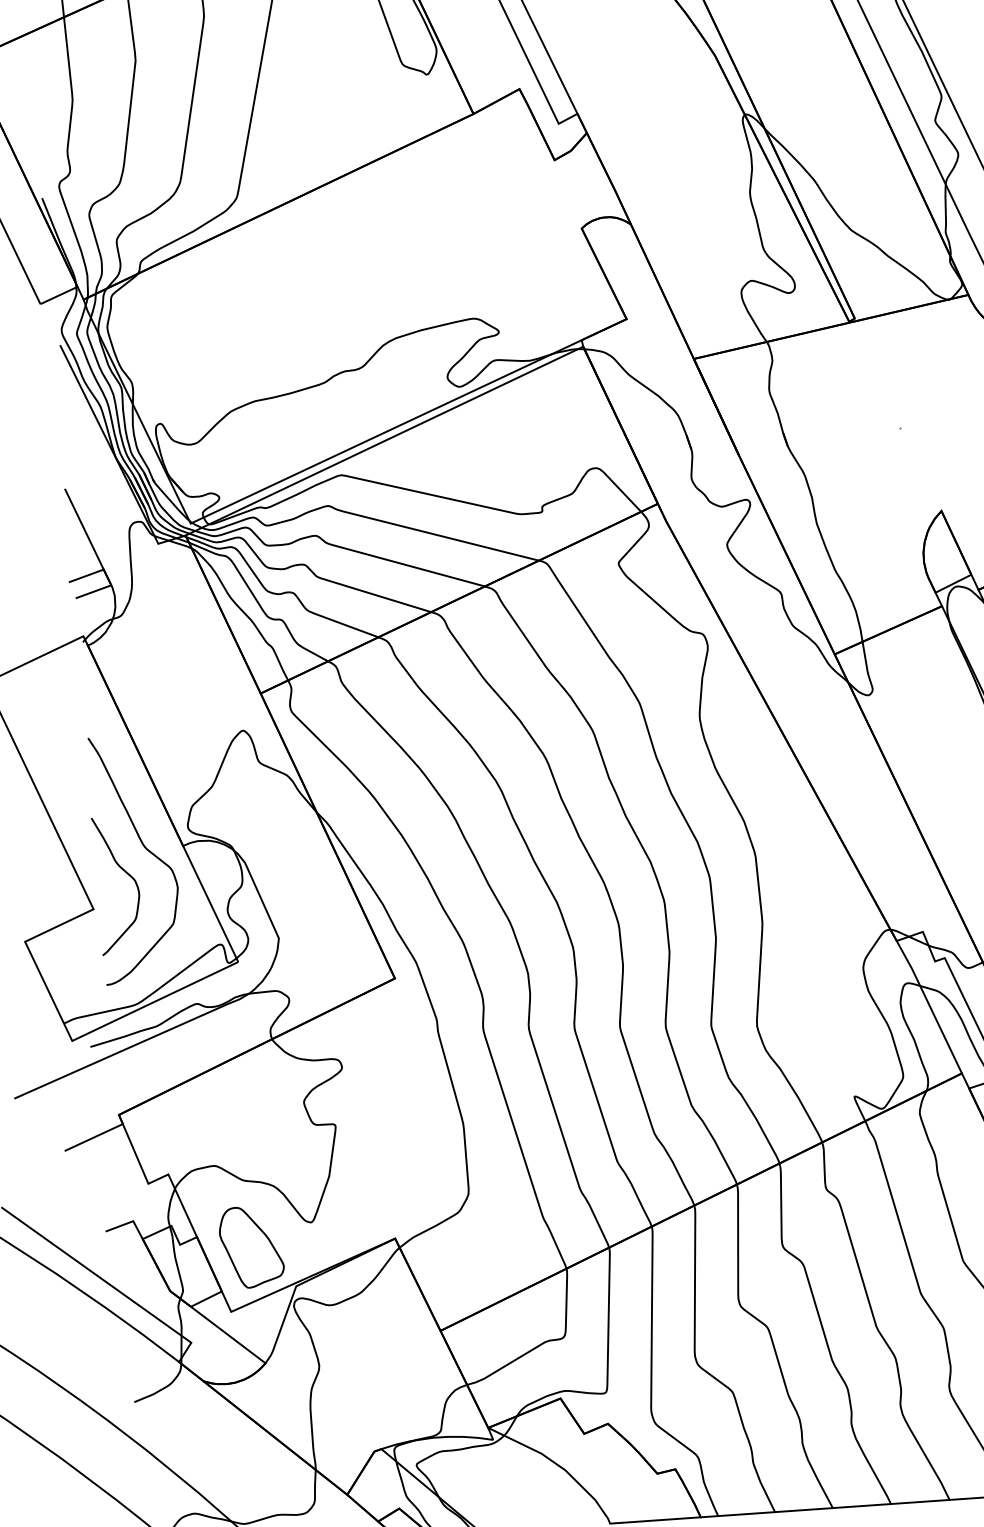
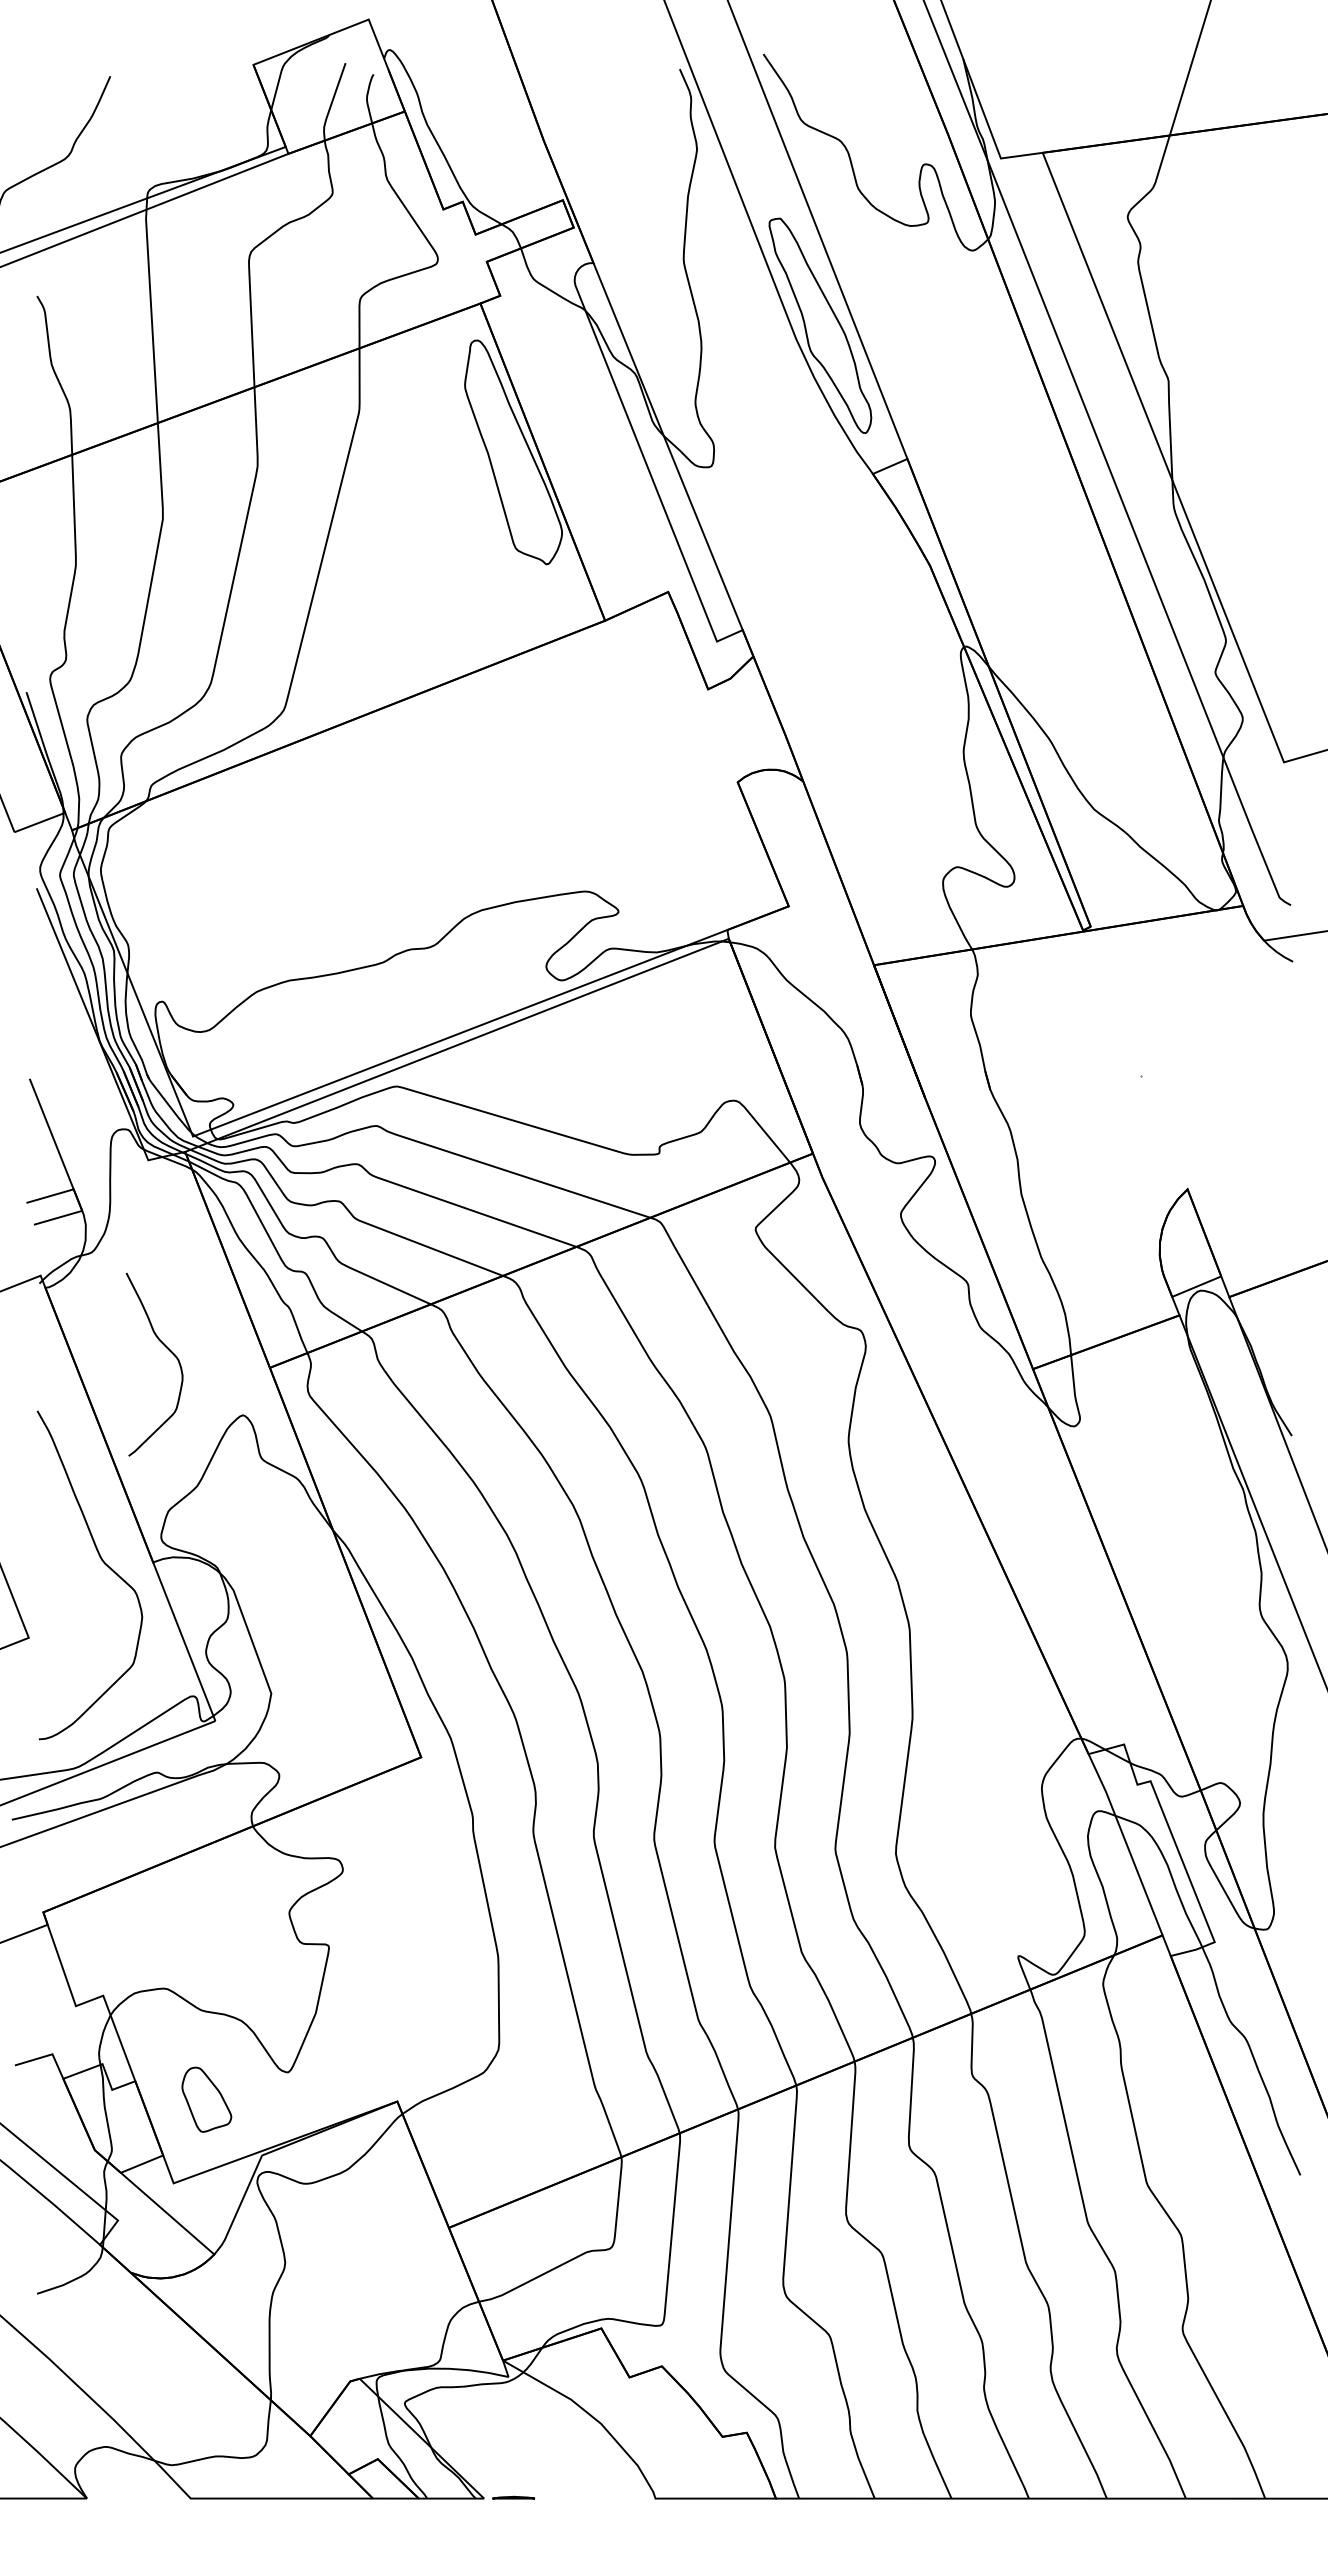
curve: (127, 874) -> (168, 1350), moved
part: (251, 1247) -> (206, 2099), size x0.6

